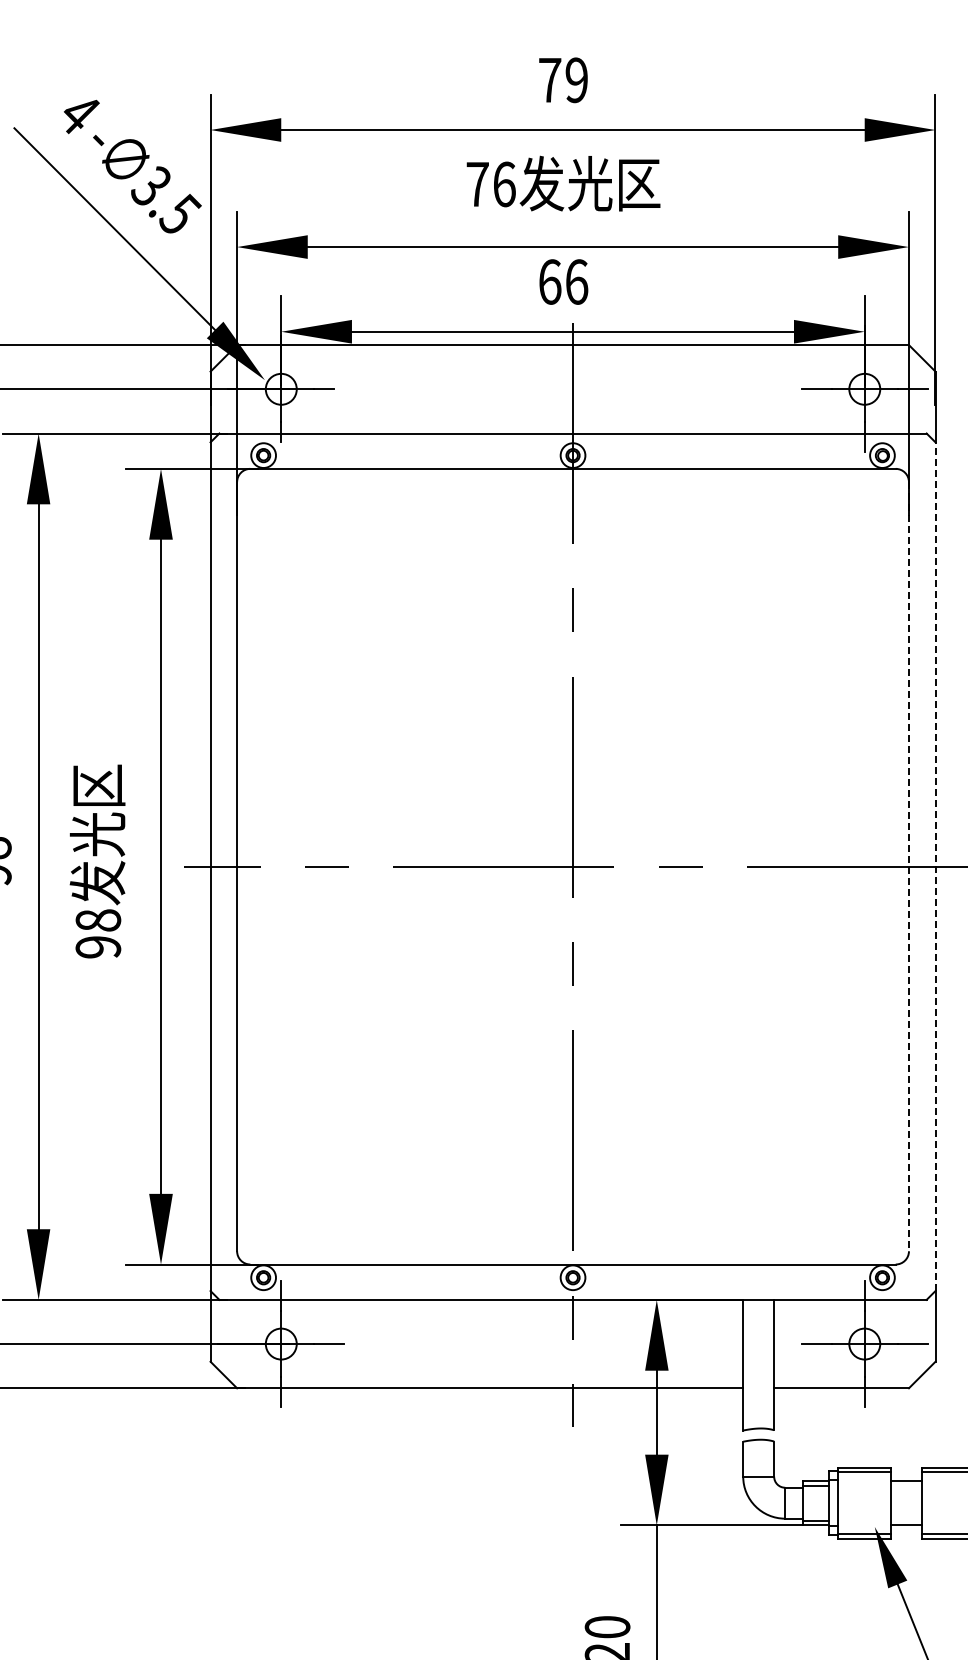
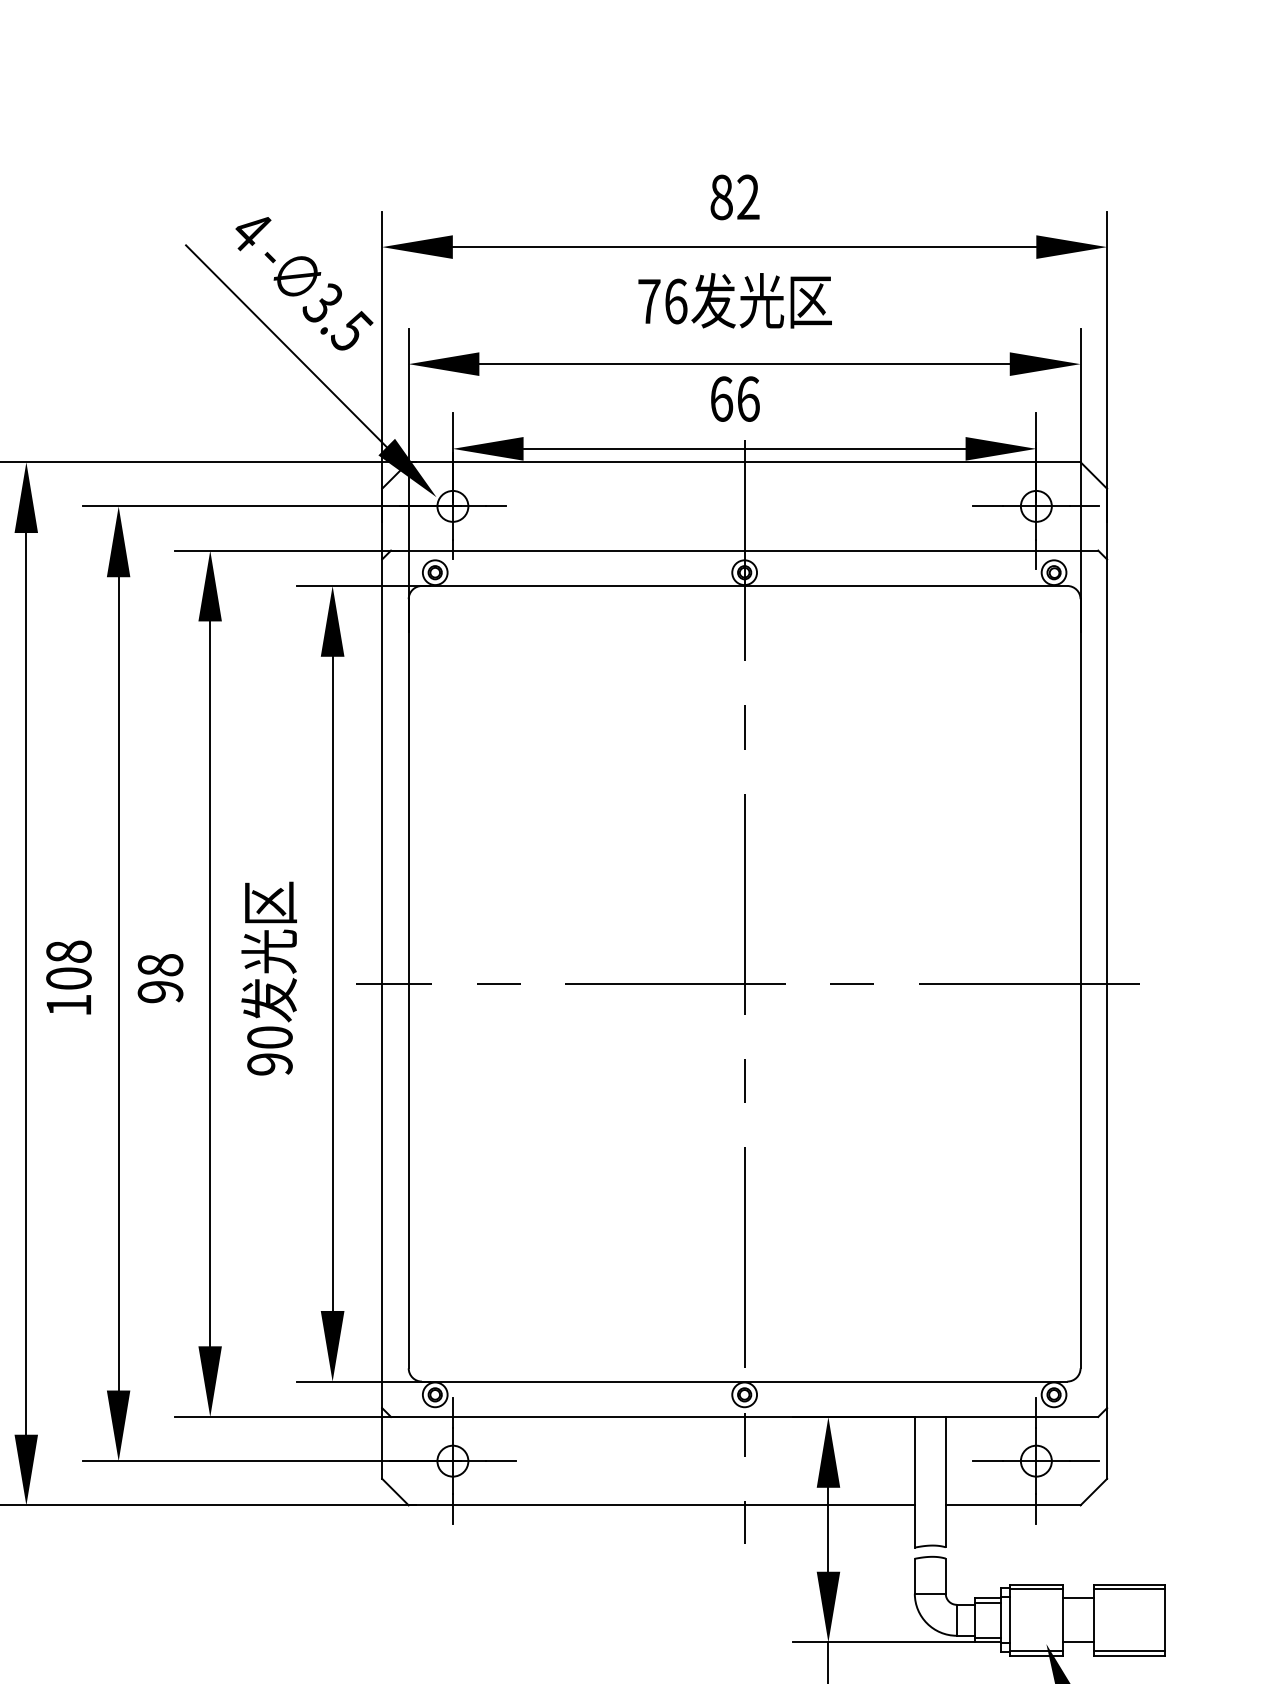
text: (562, 80) -> (734, 197), 79 -> 82
line: (908, 866) -> (1080, 983), dashed -> solid
line: (935, 866) -> (1107, 983), dashed -> solid
text: (97, 920) -> (269, 1037), 98 -> 90

